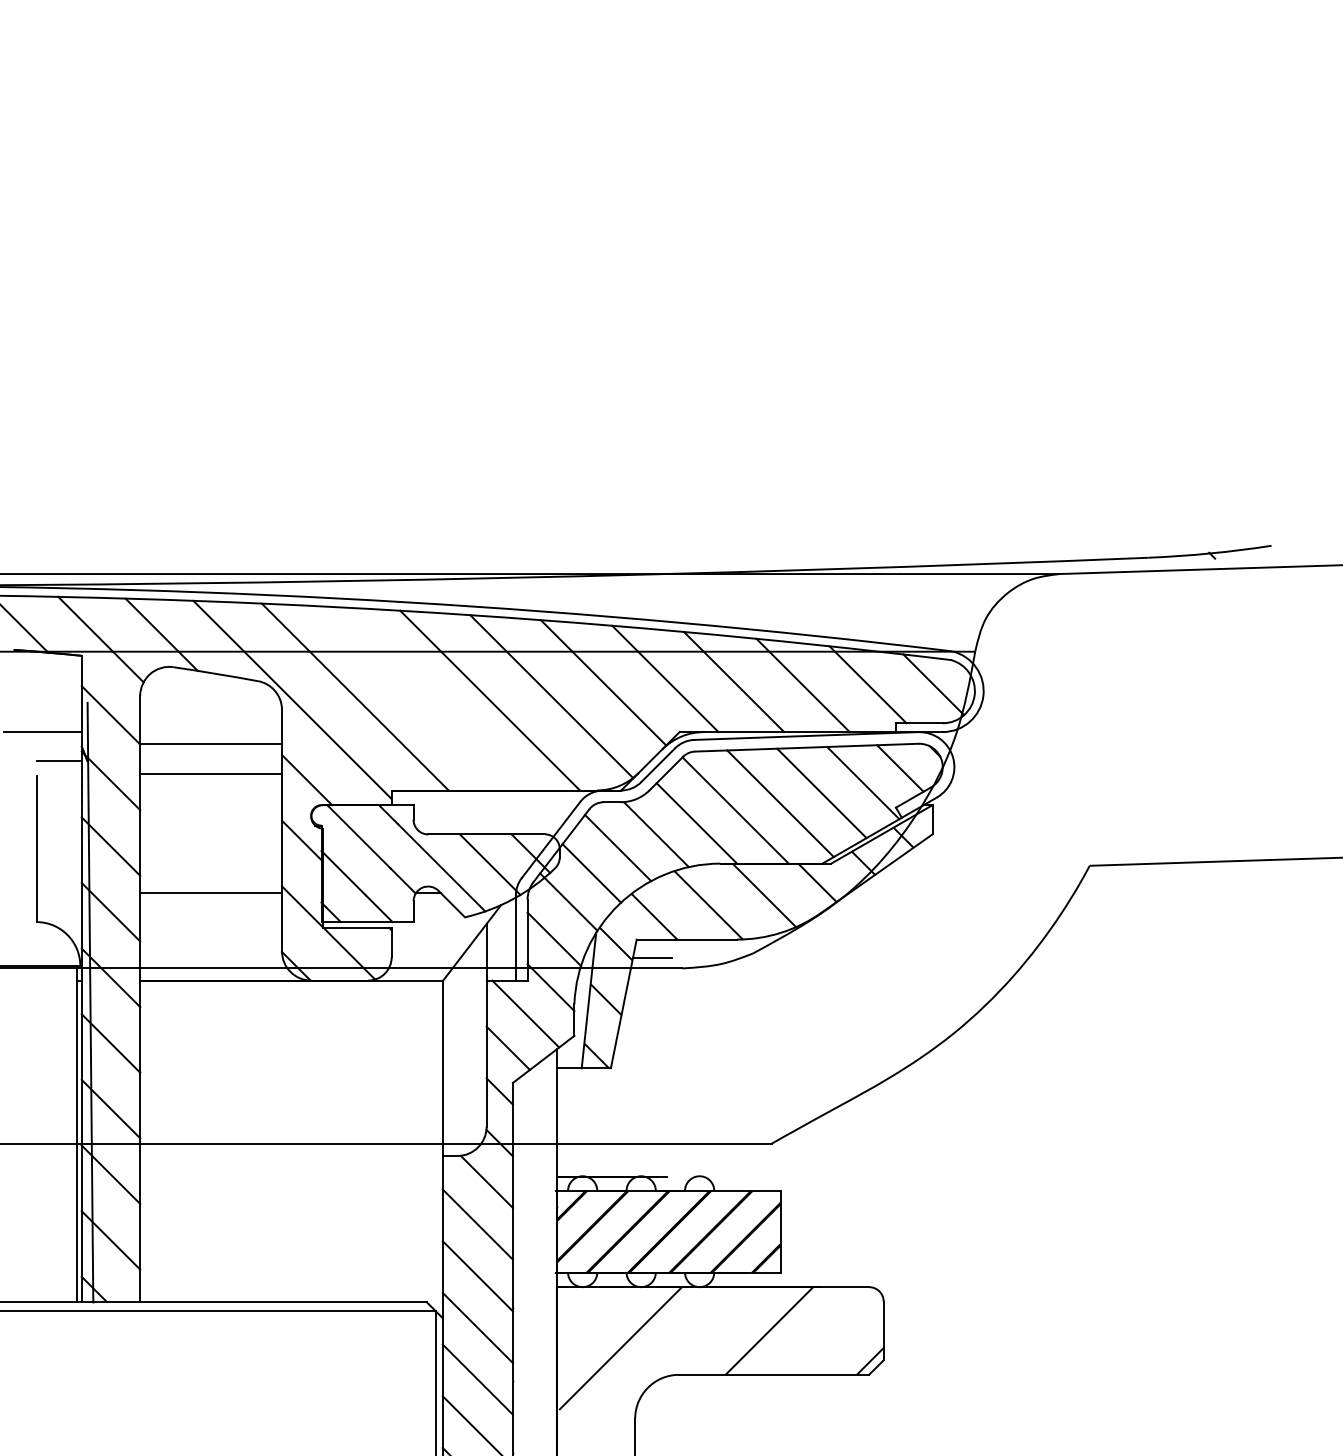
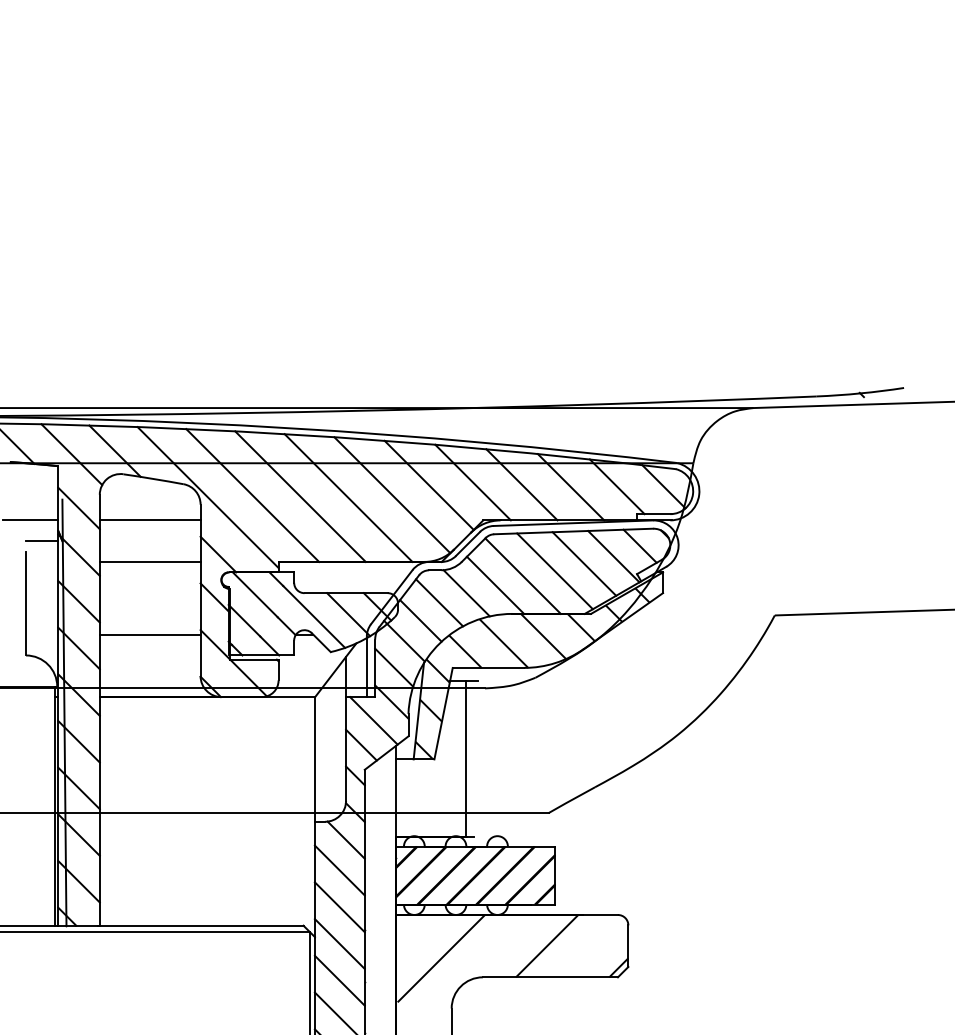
line: (422, 698) -> (300, 496), added
line: (210, 743) -> (149, 561), moved
line: (210, 774) -> (149, 520), moved
line: (654, 1067) -> (465, 758), added

